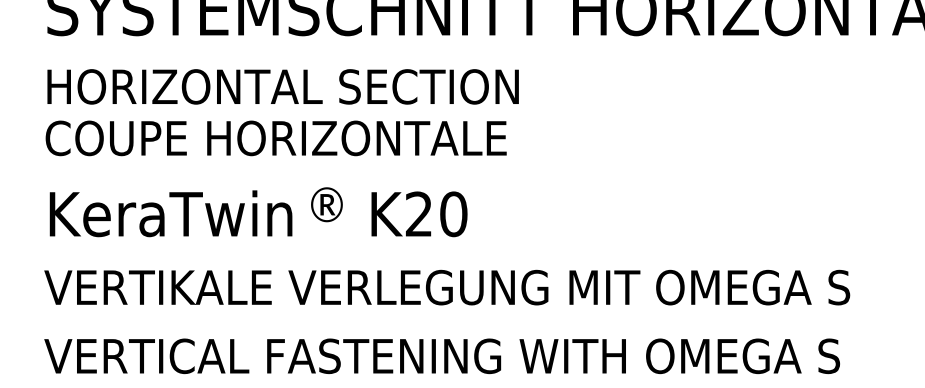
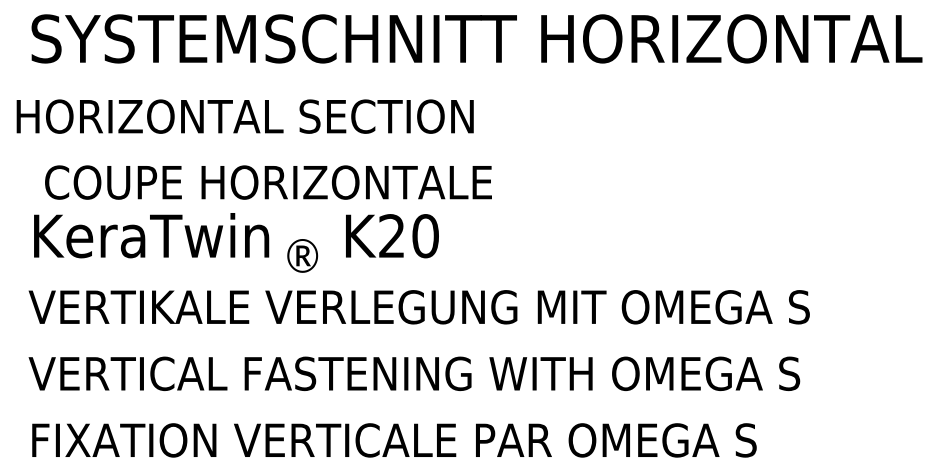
text: (282, 86) -> (244, 116), moved
text: (276, 138) -> (268, 182), moved
text: (326, 204) -> (302, 255), moved

